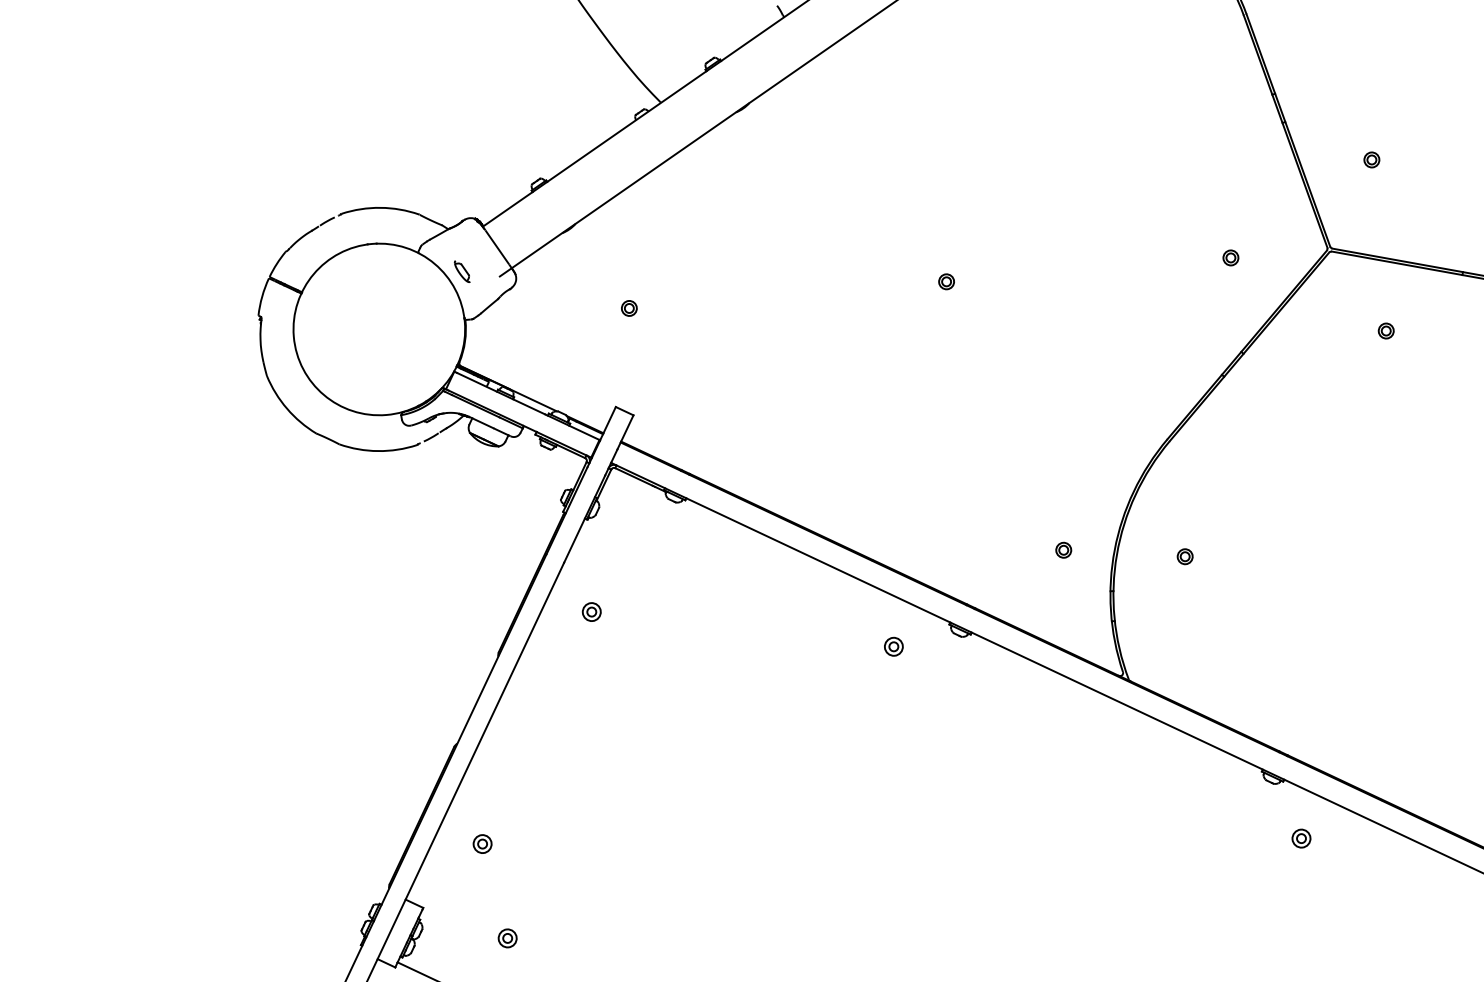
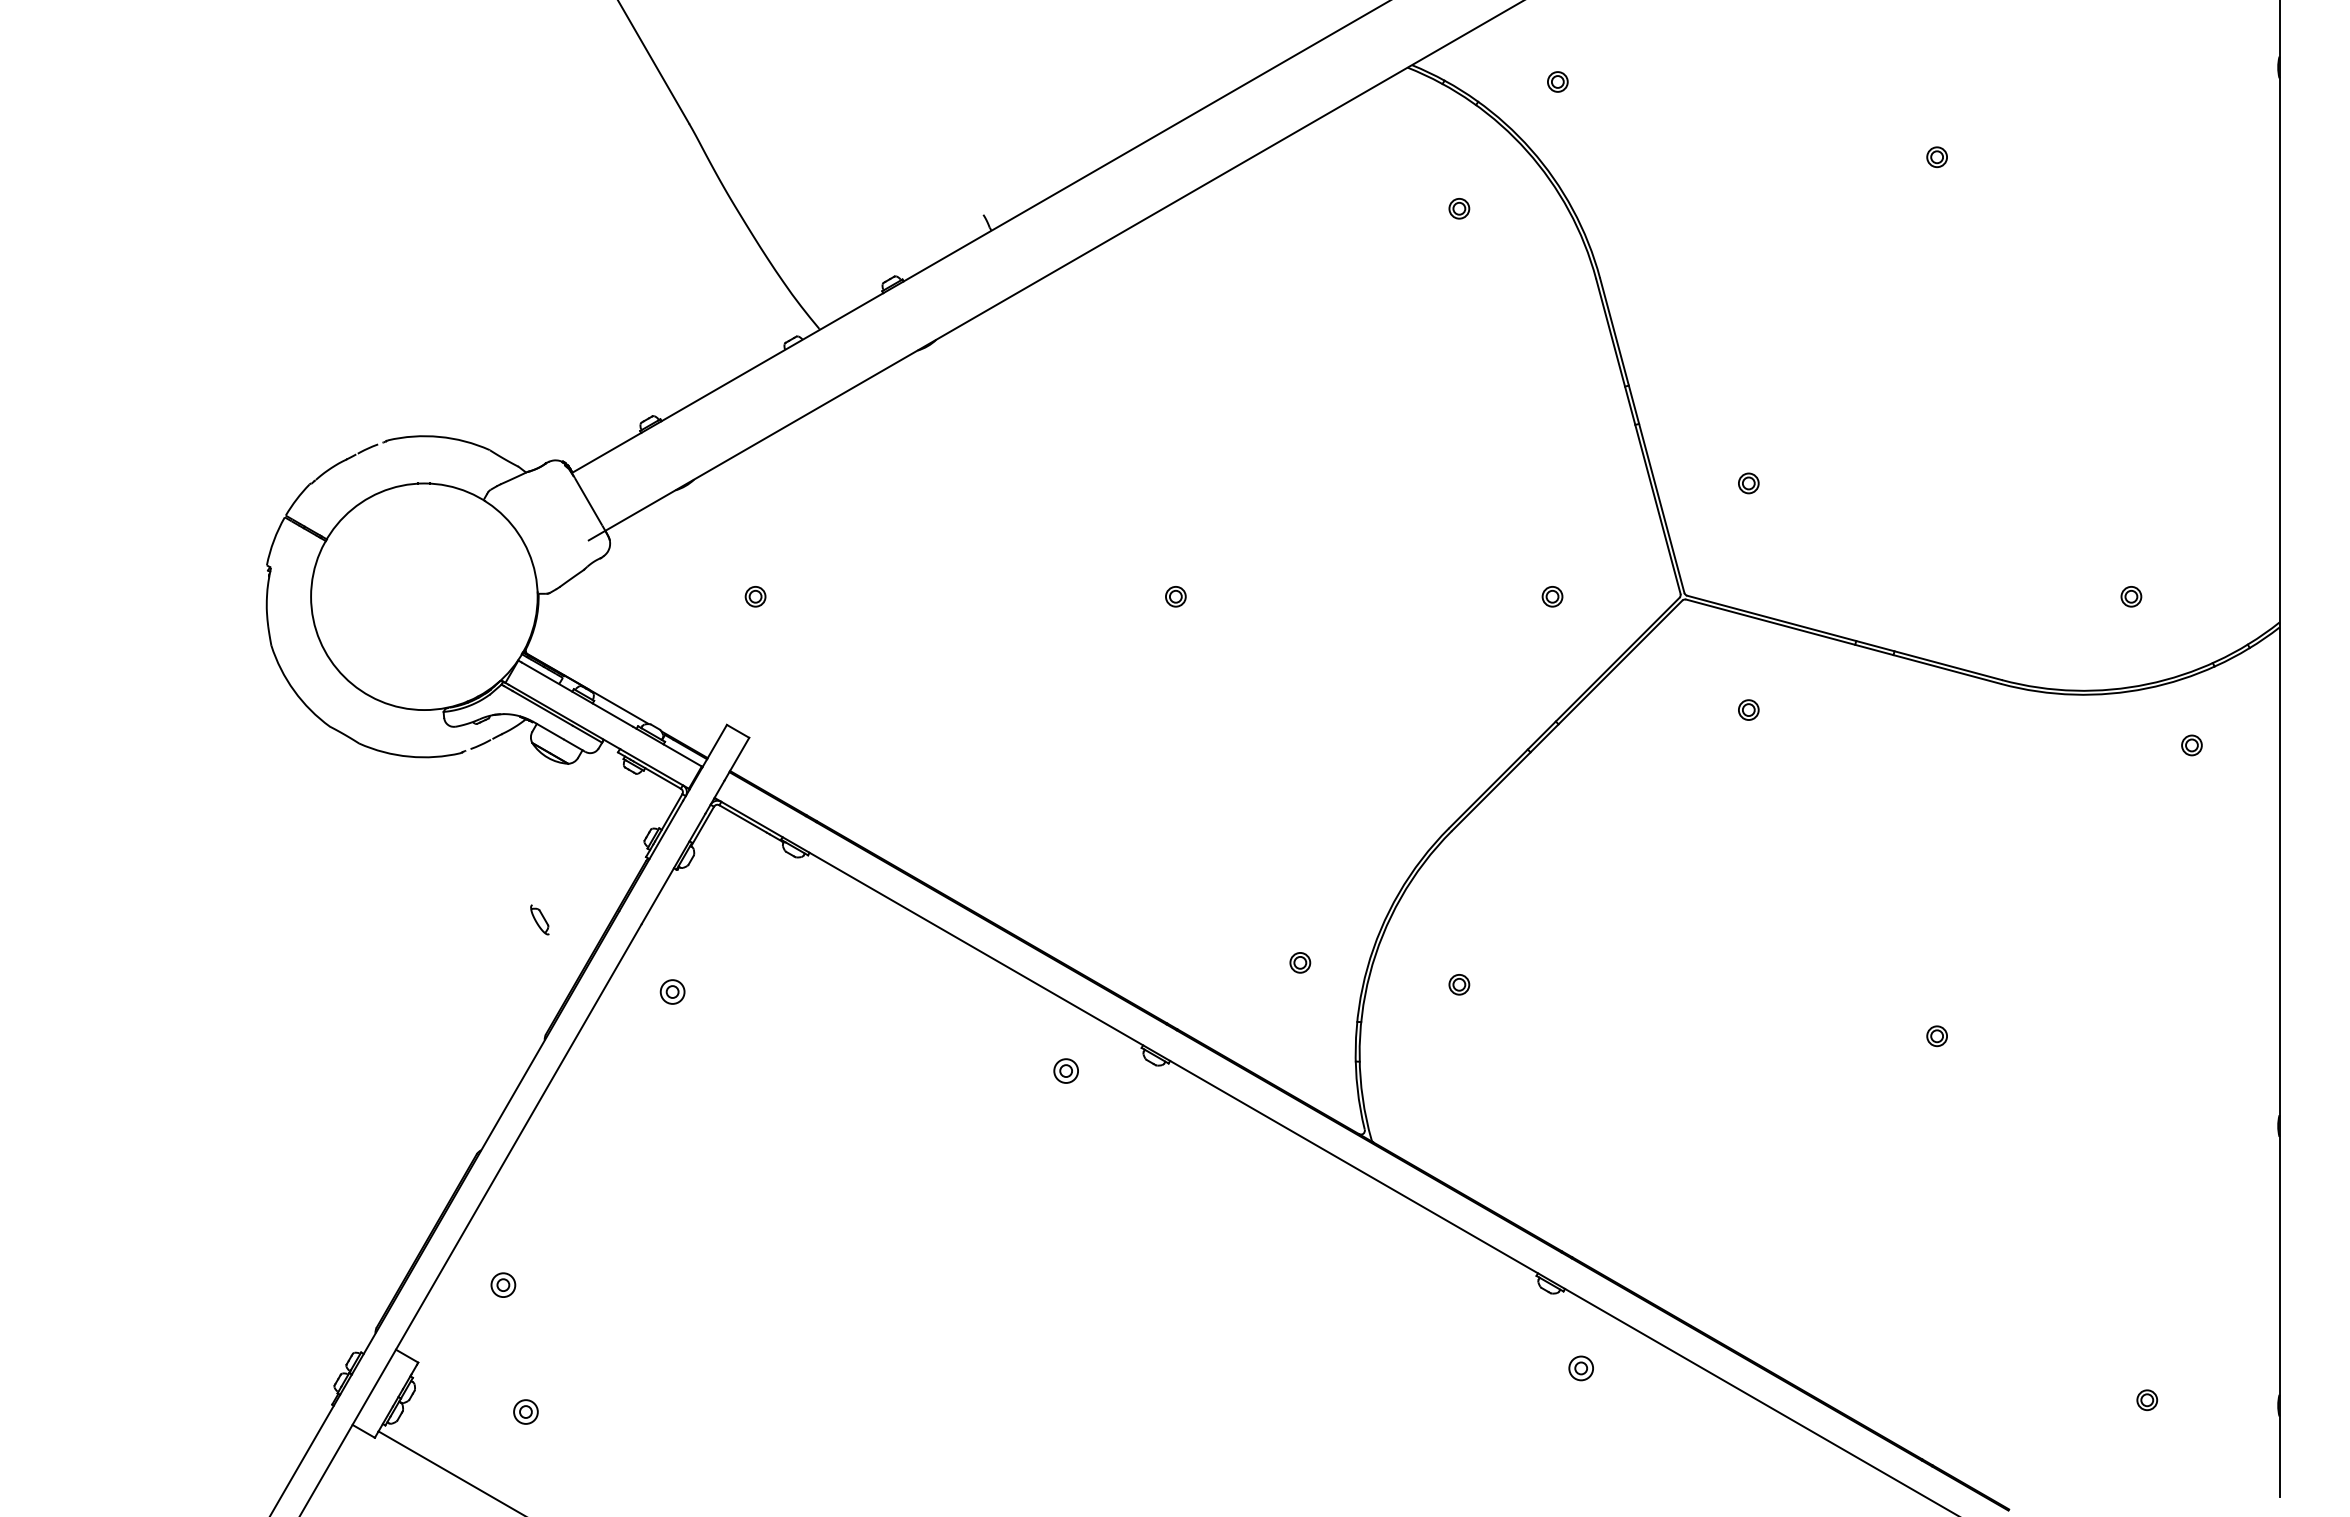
part: (461, 271) -> (539, 919), moved

